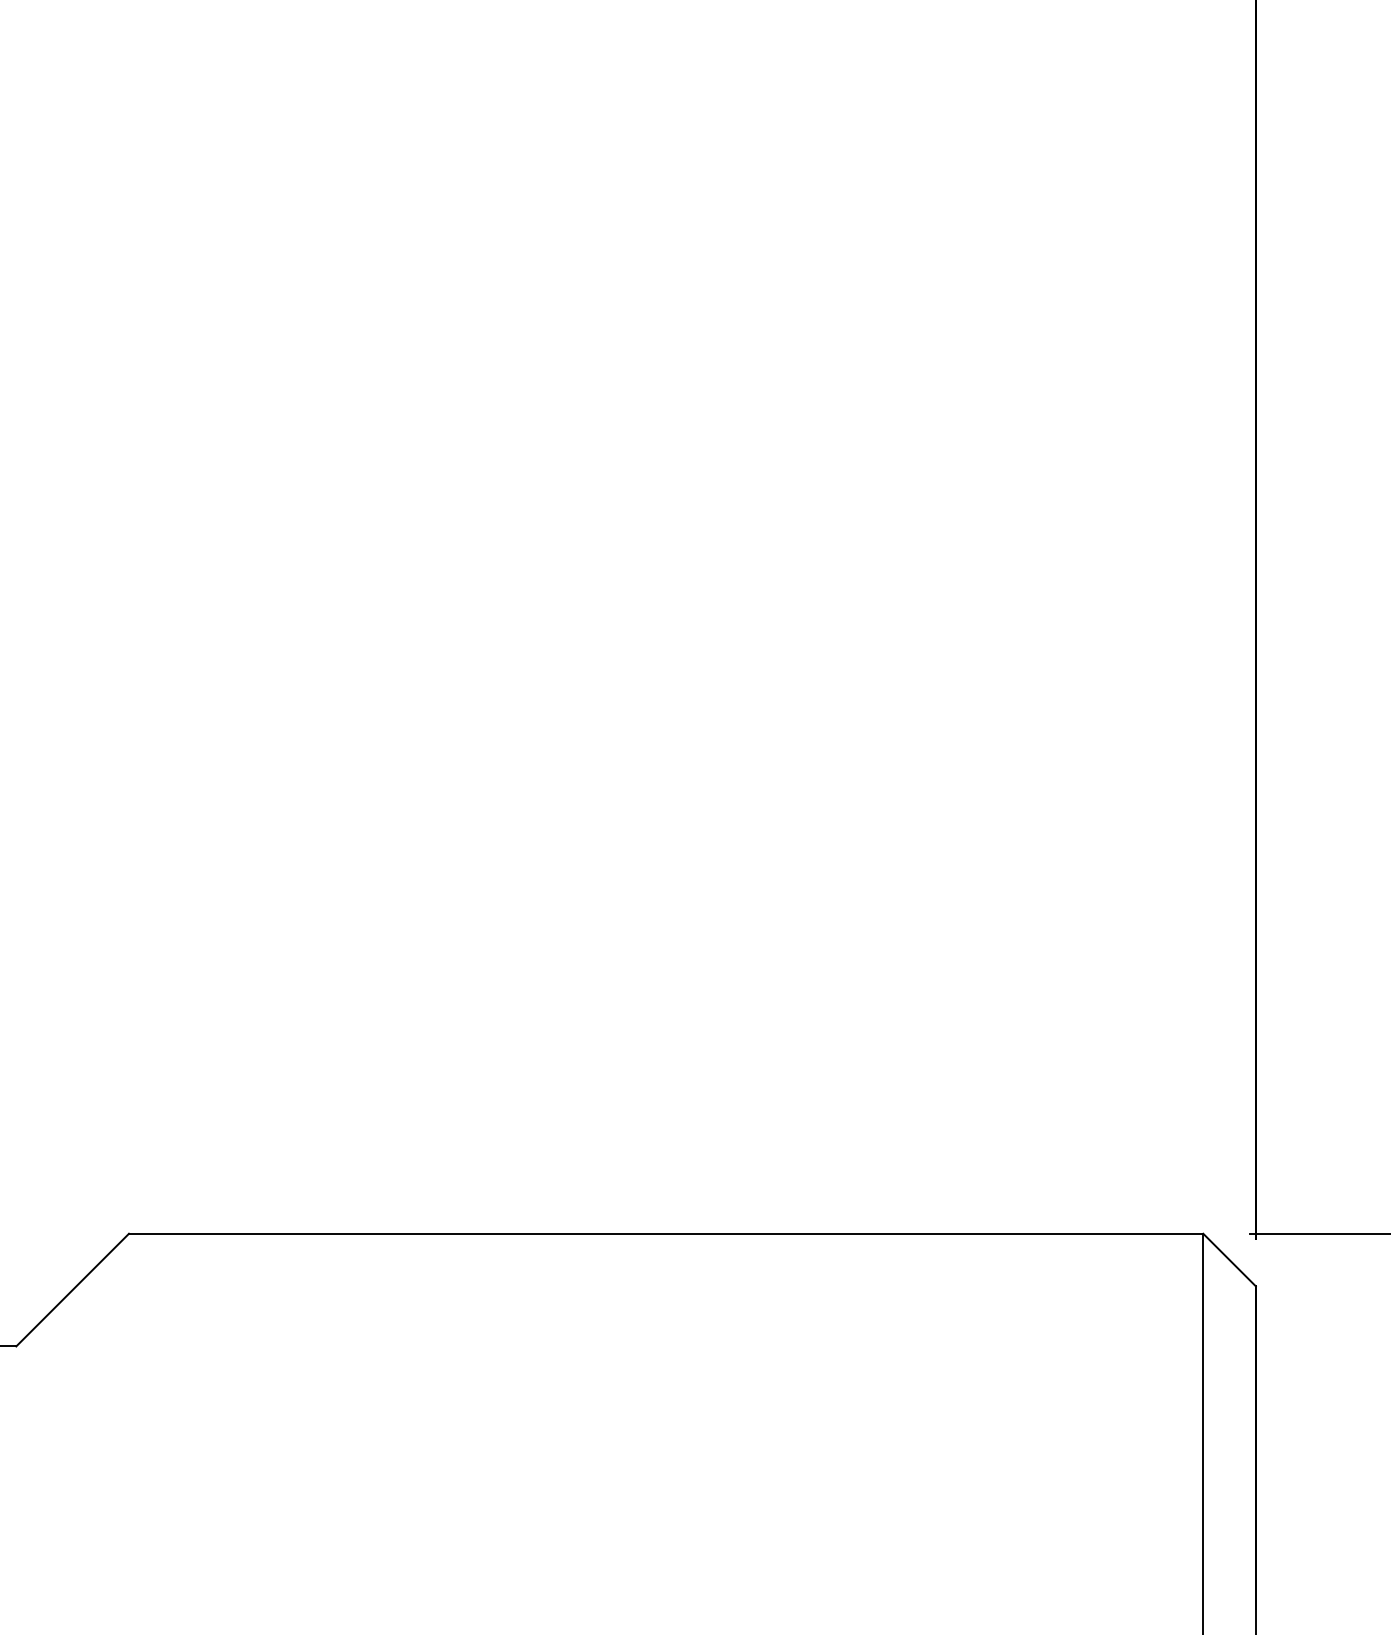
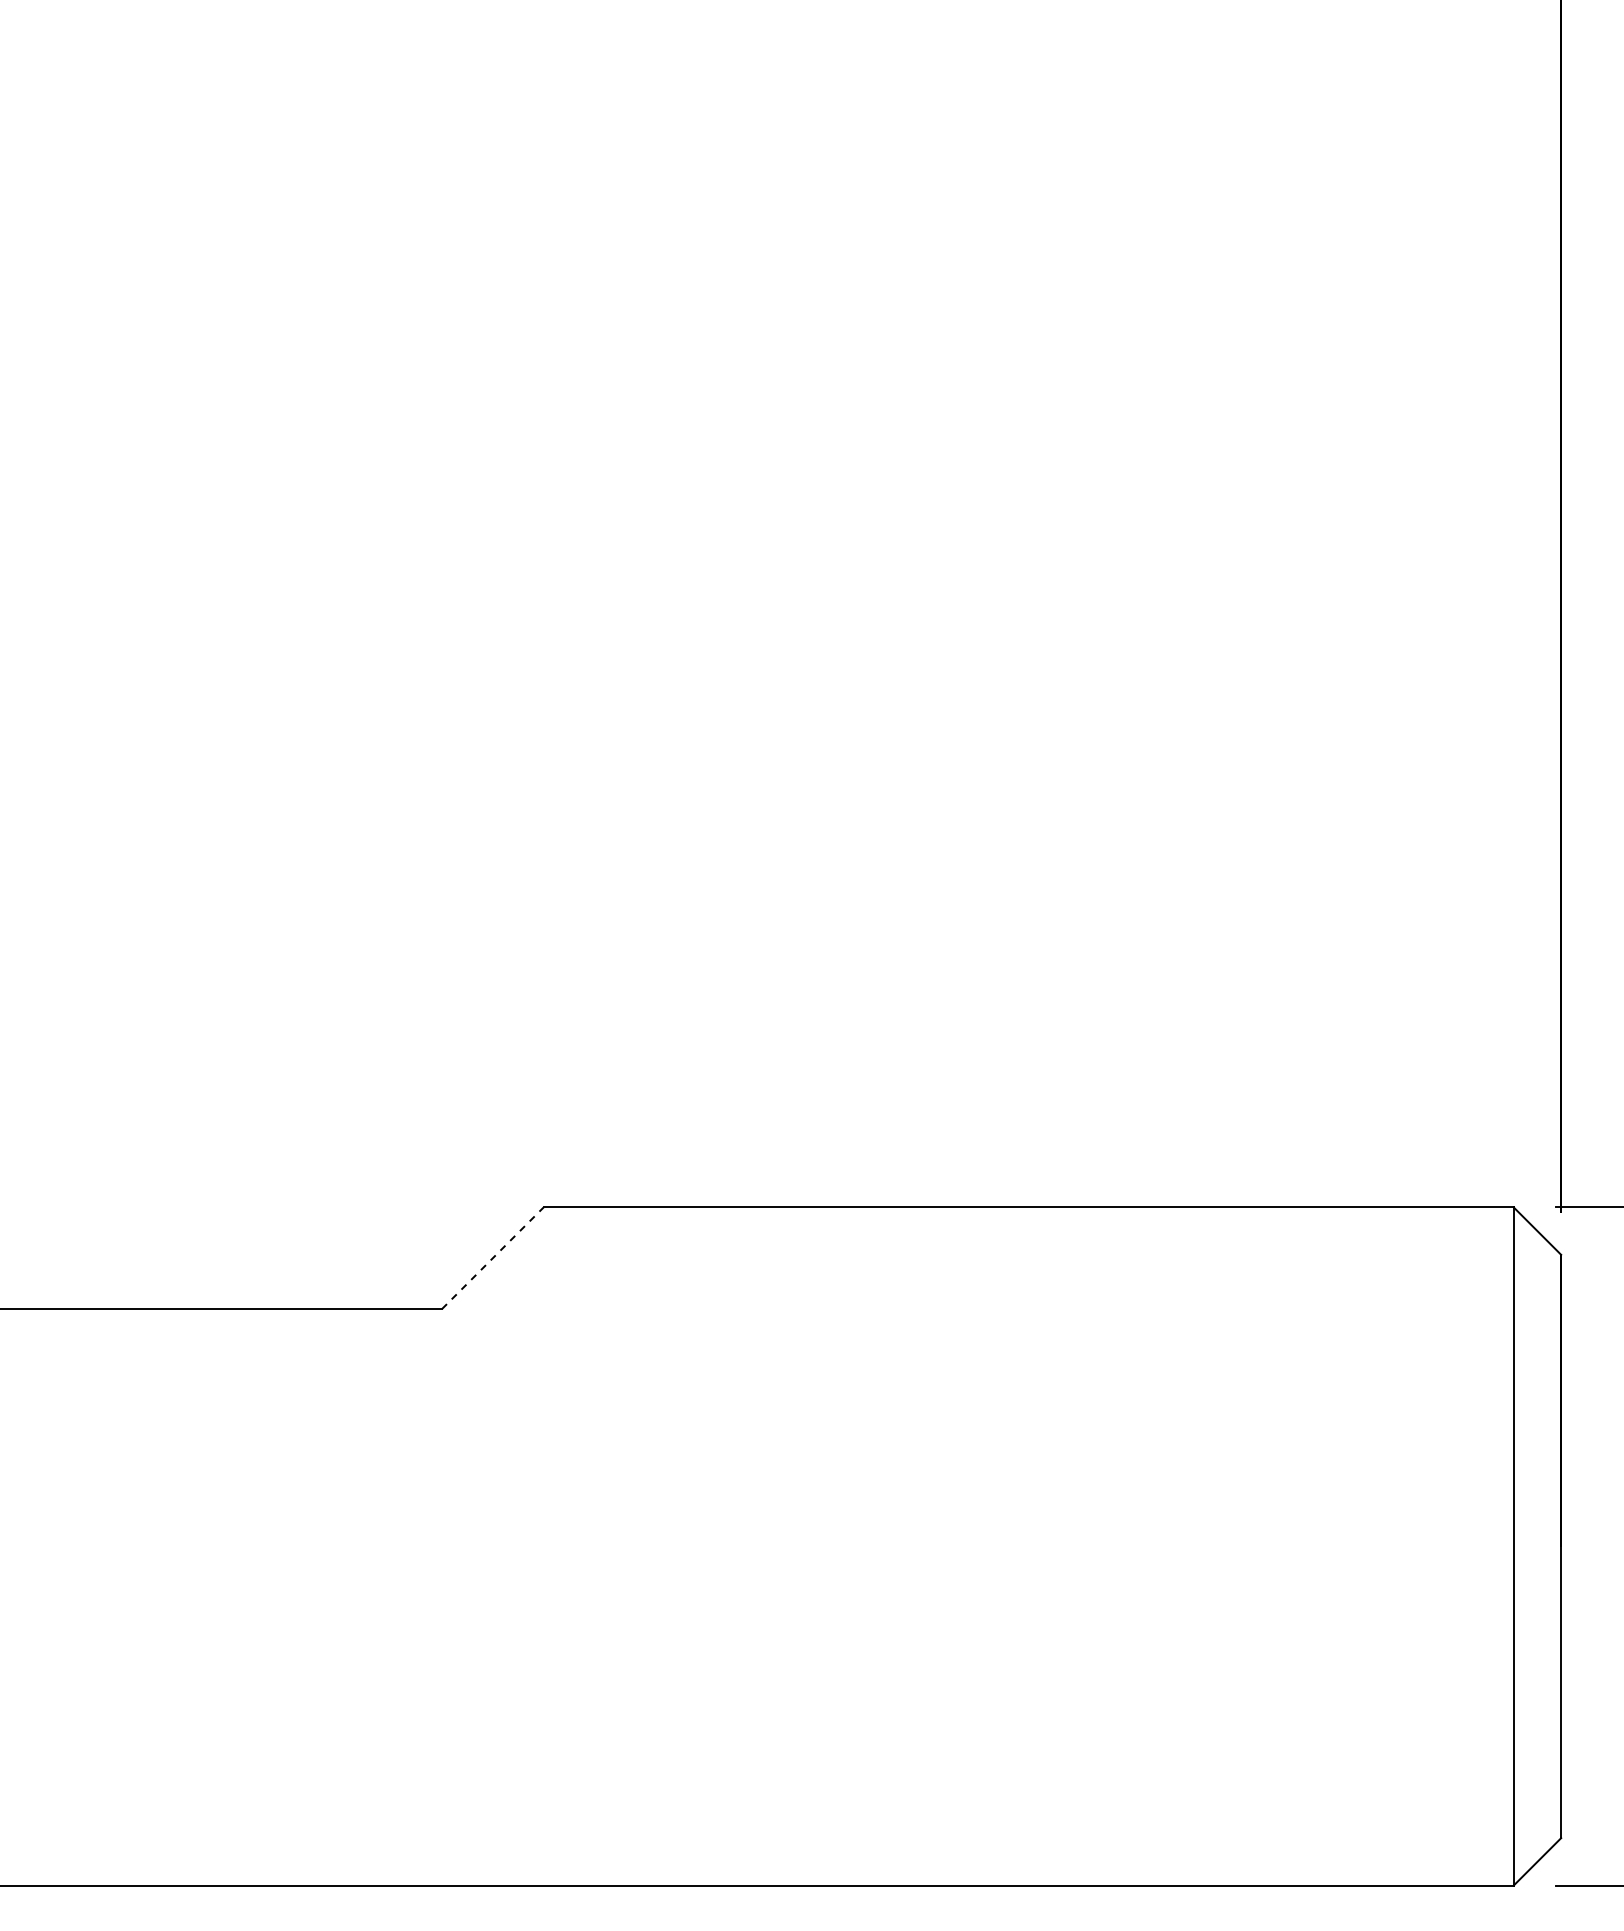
line: (72, 1290) -> (492, 1258), solid -> dashed

